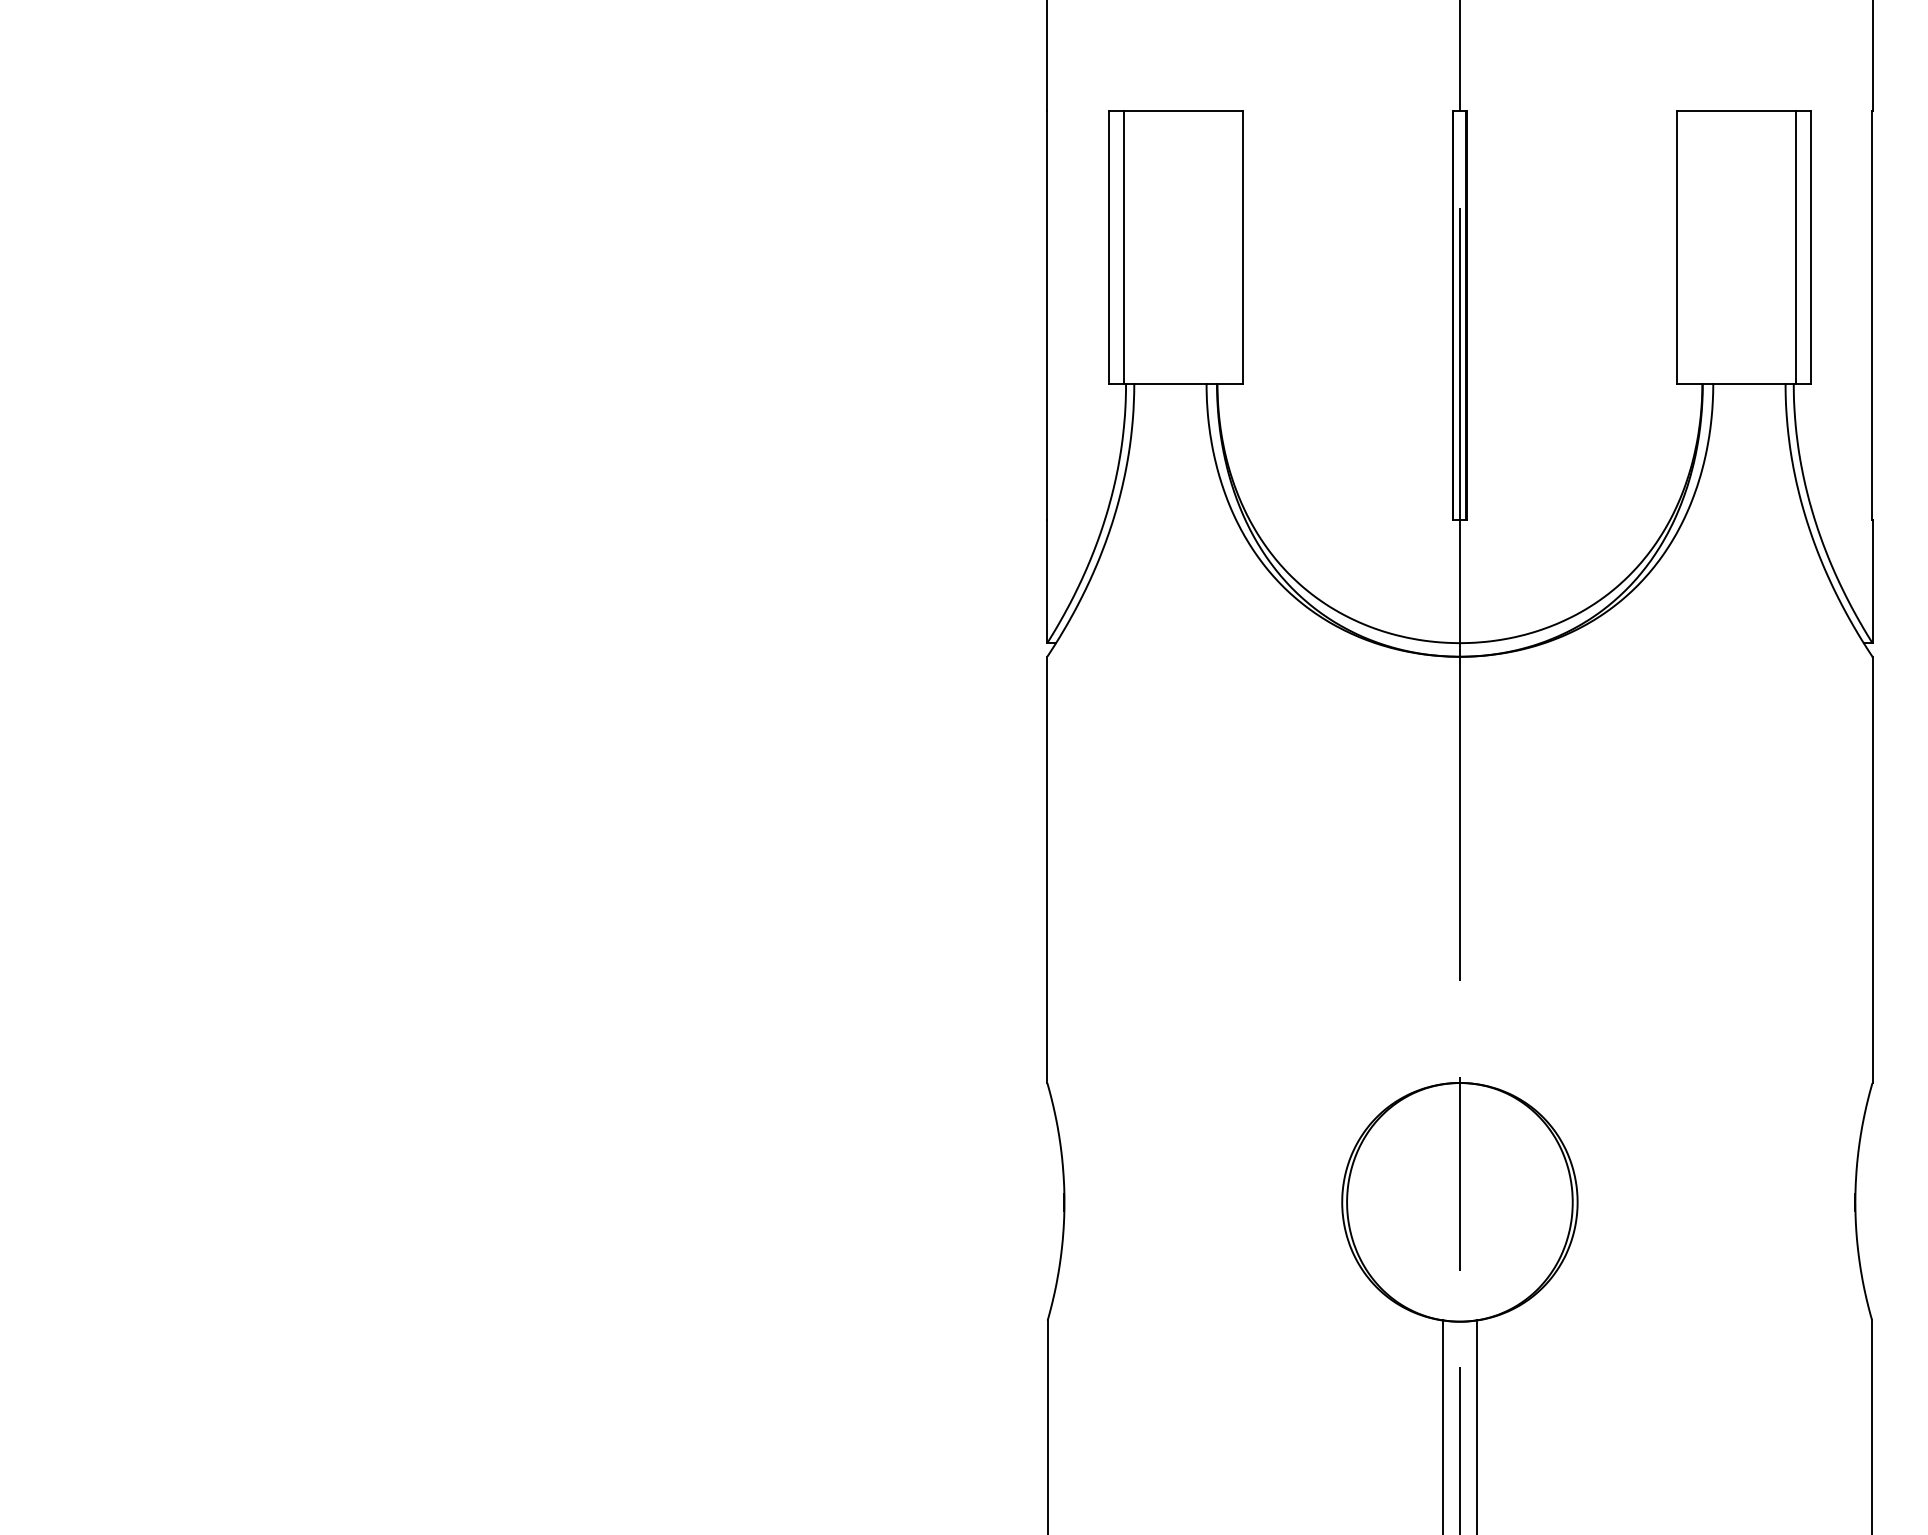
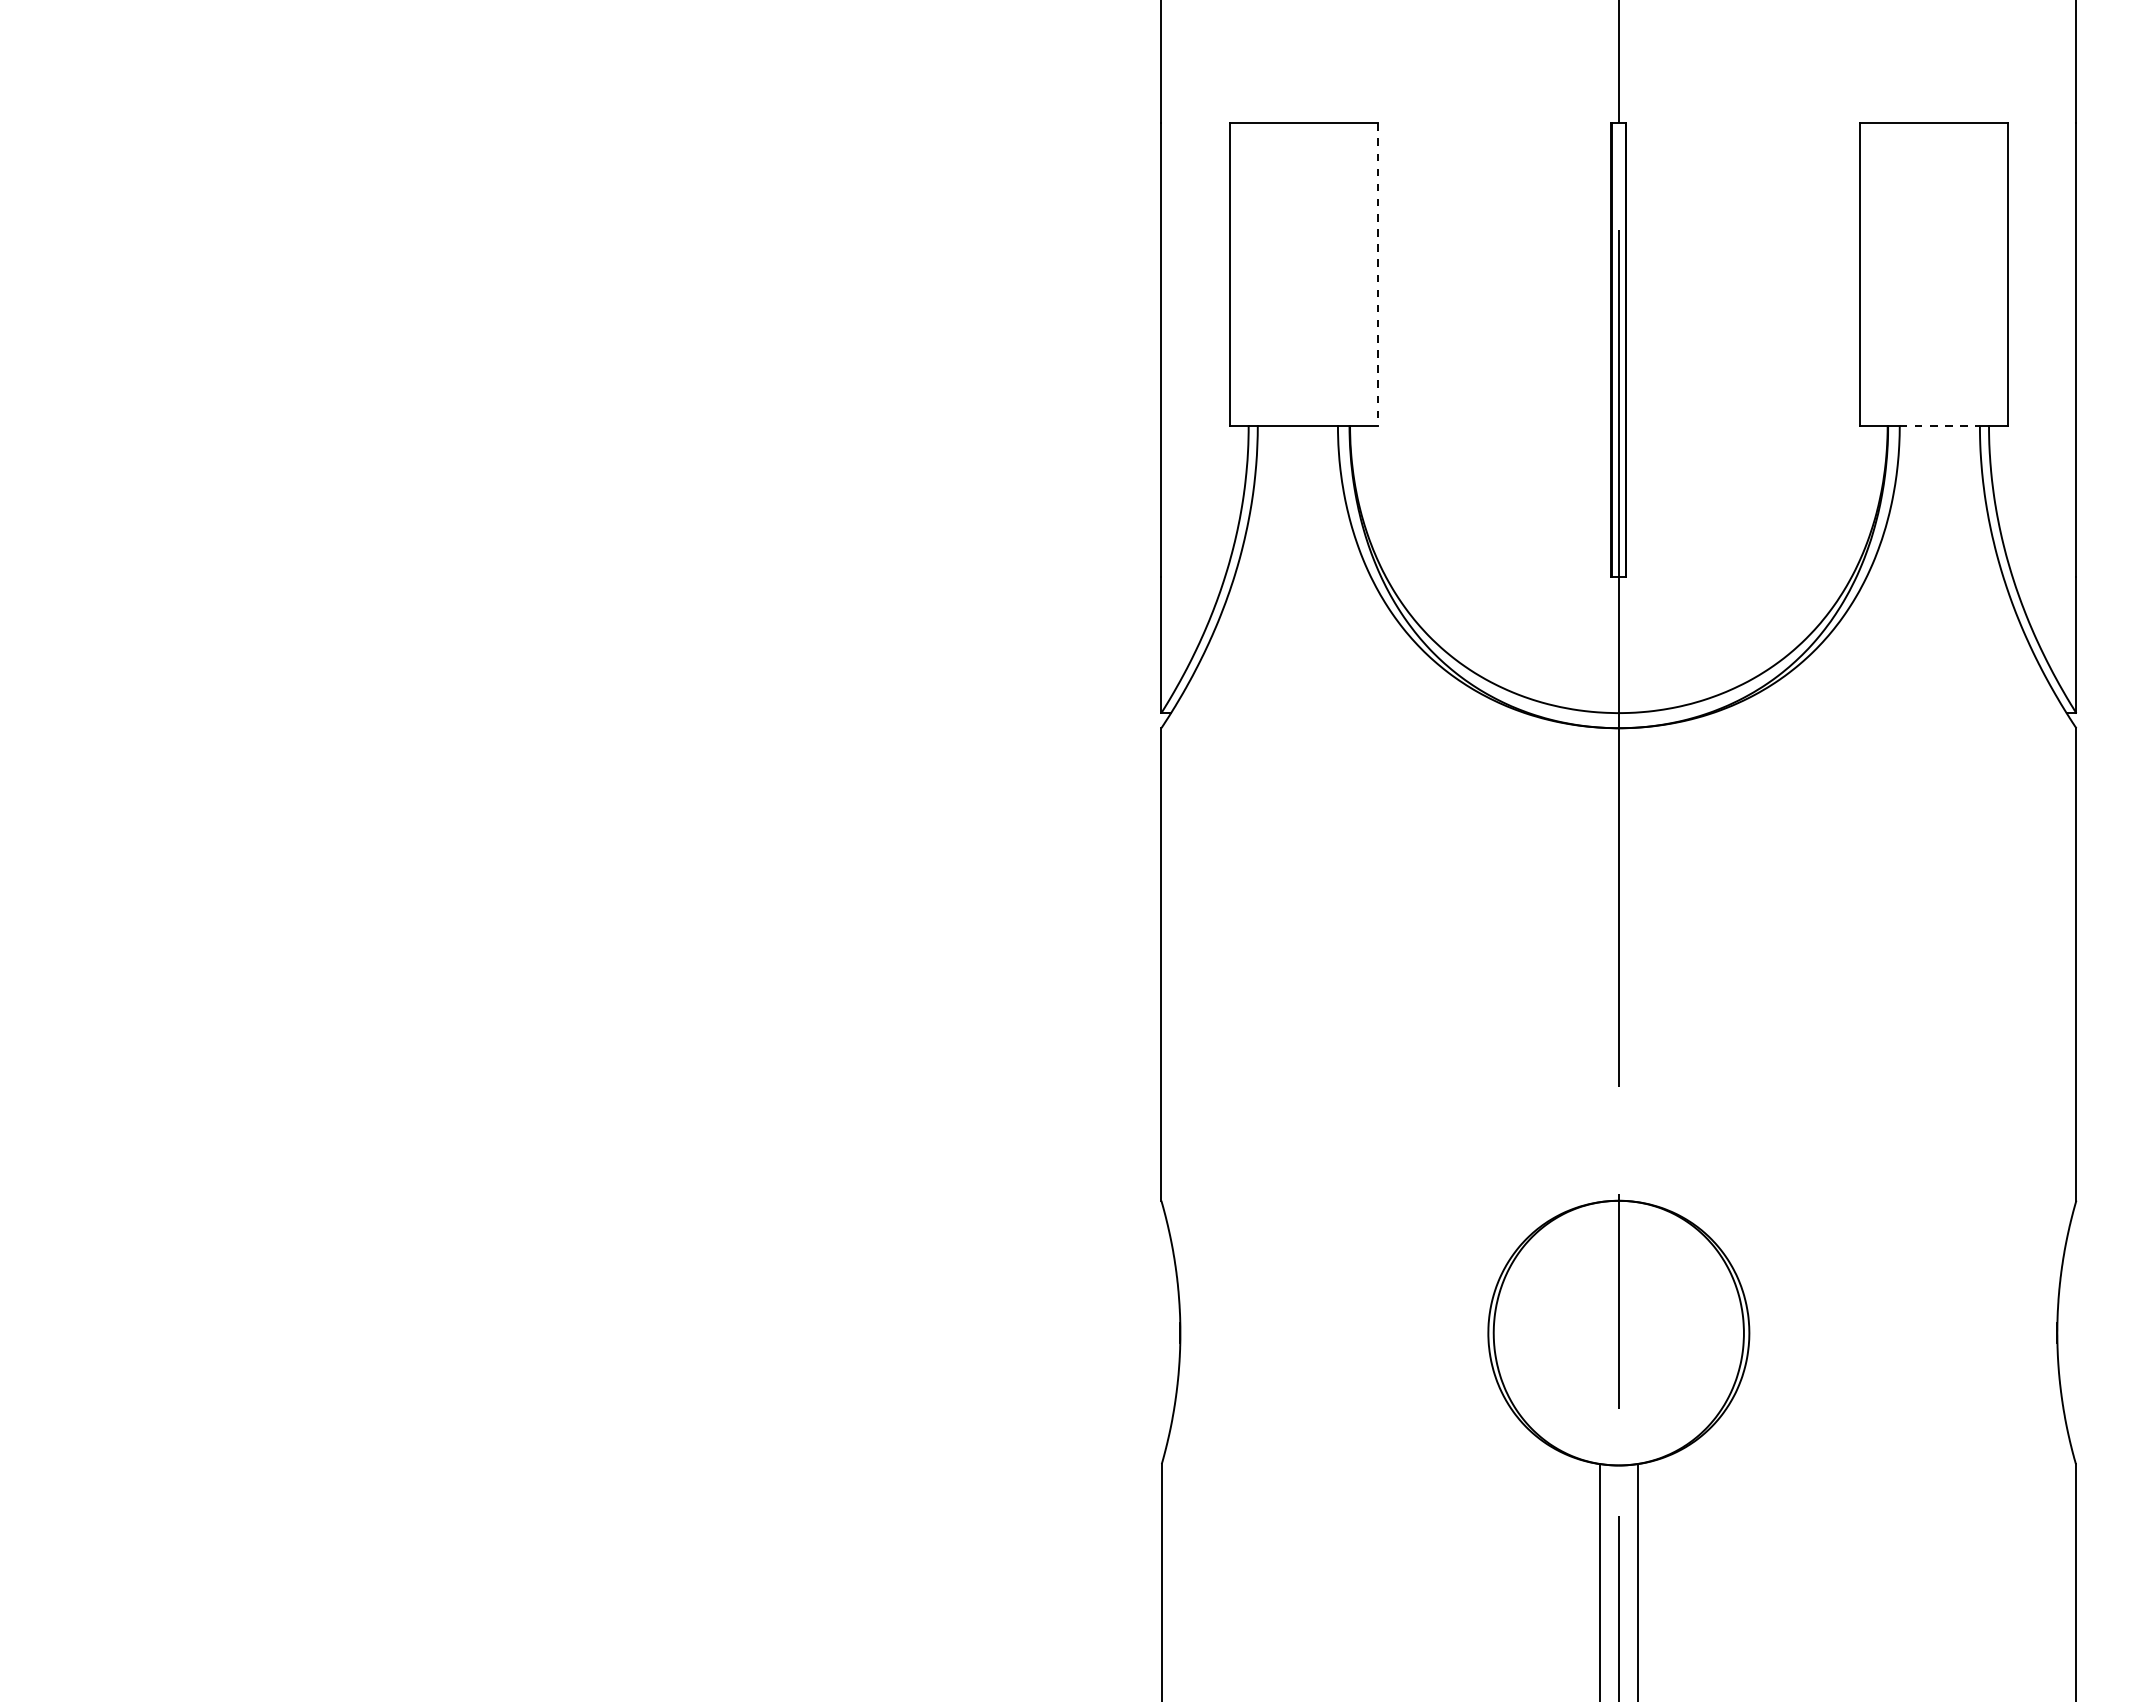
line: (1123, 247) -> (1245, 274), removed
line: (1796, 247) -> (1991, 274), removed
line: (1243, 248) -> (1378, 275), solid -> dashed
line: (1750, 383) -> (1940, 425), solid -> dashed

